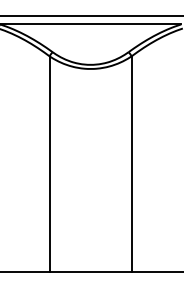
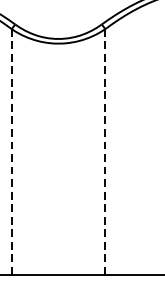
line: (49, 164) -> (11, 152), solid -> dashed
line: (131, 164) -> (105, 152), solid -> dashed

